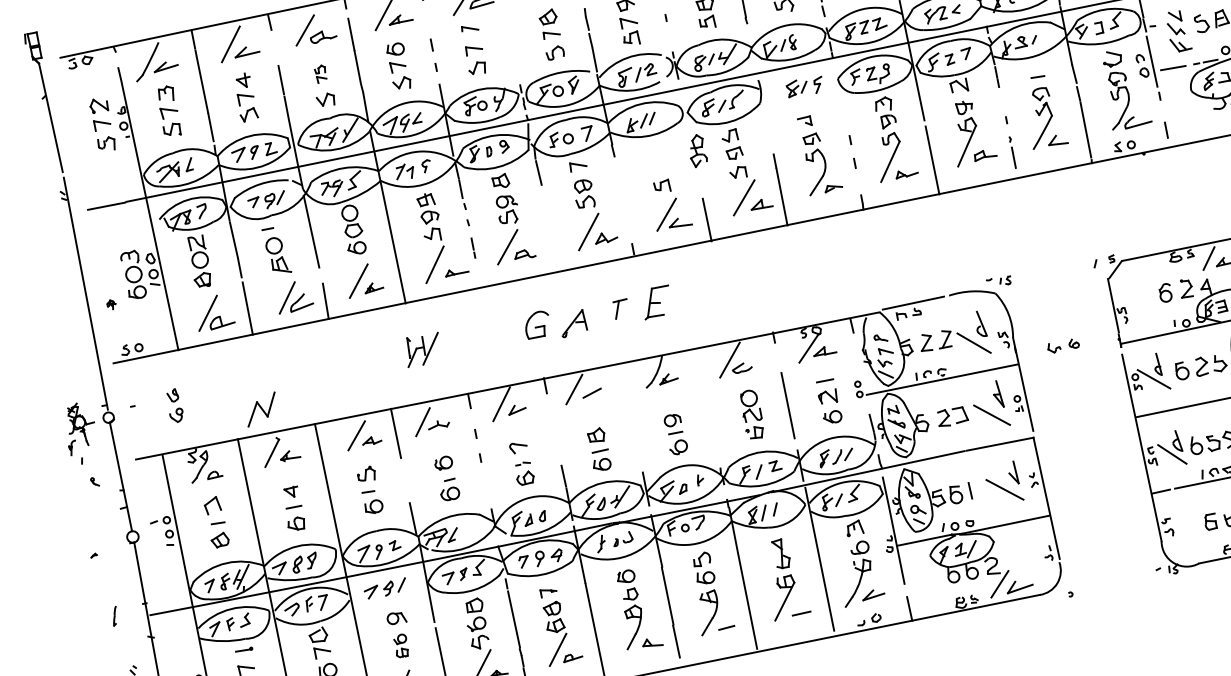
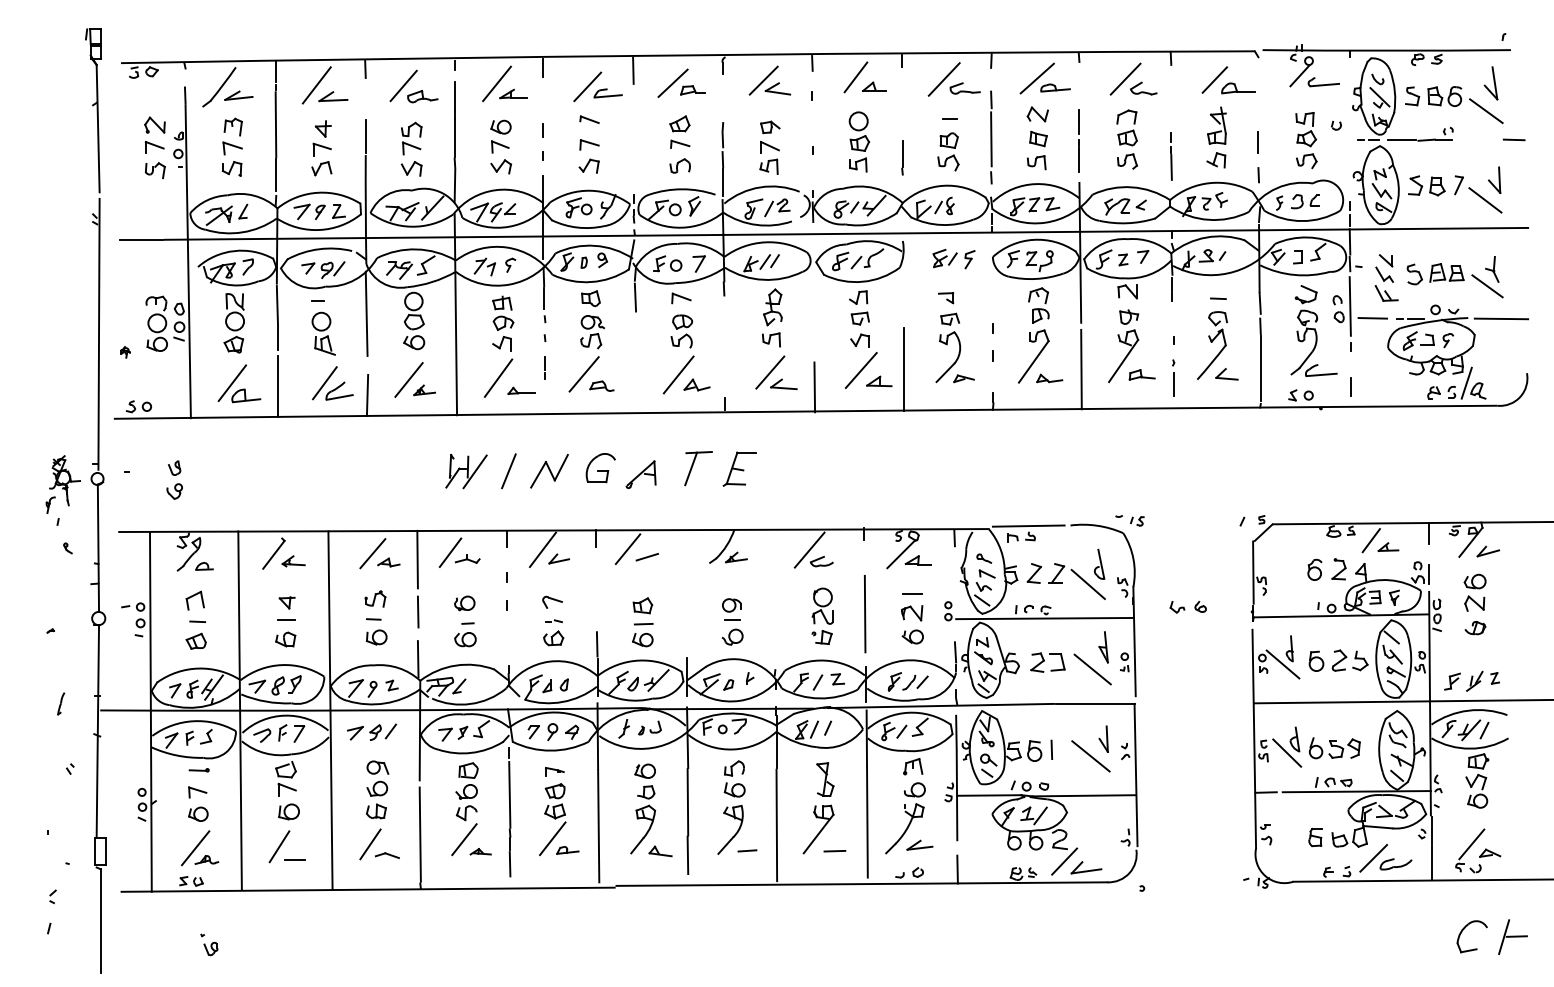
part: (320, 74) -> (411, 138), size x1.67
part: (697, 151) -> (772, 307), moved
part: (621, 308) -> (698, 468), size x1.67
line: (459, 342) -> (508, 471), added
part: (261, 408) -> (549, 470), moved
line: (404, 477) -> (417, 611), added
part: (401, 645) -> (377, 799), size x1.43

